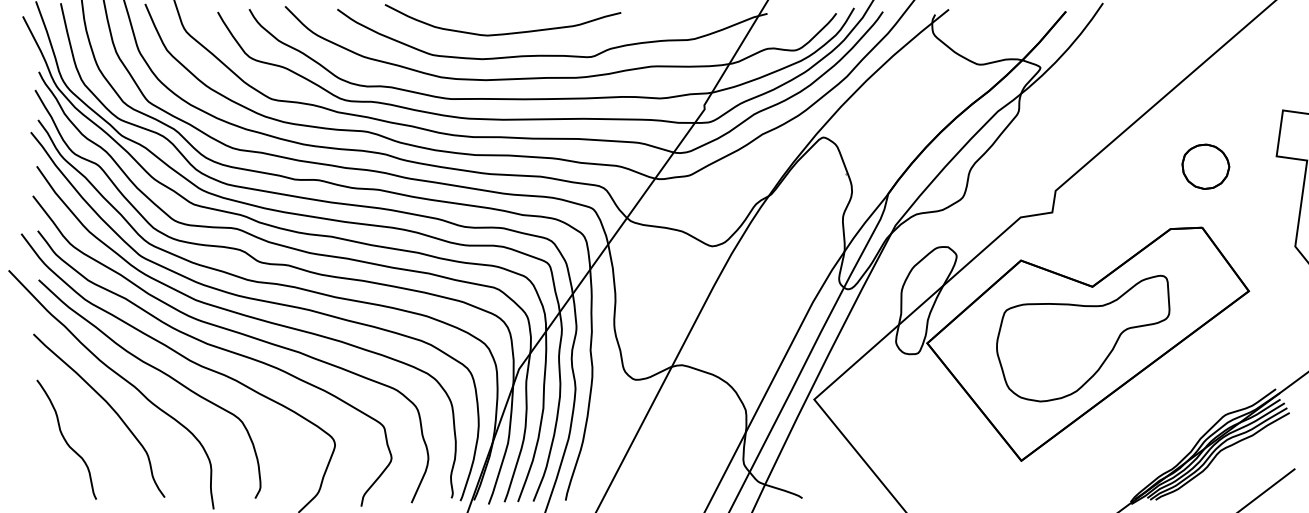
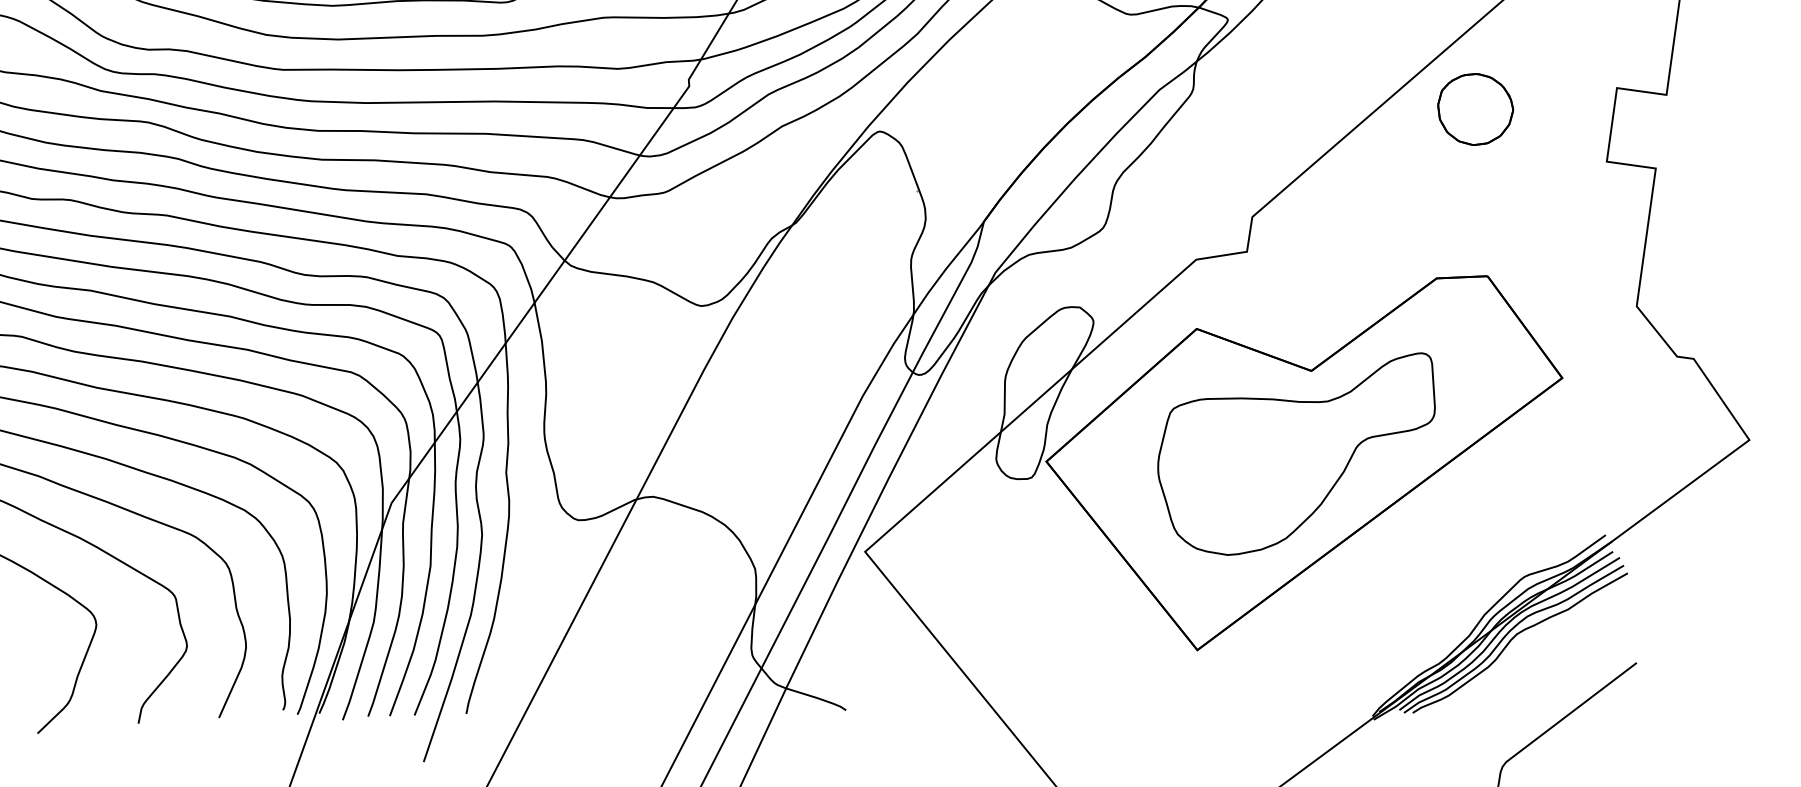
part: (1205, 166) -> (1475, 109), moved

